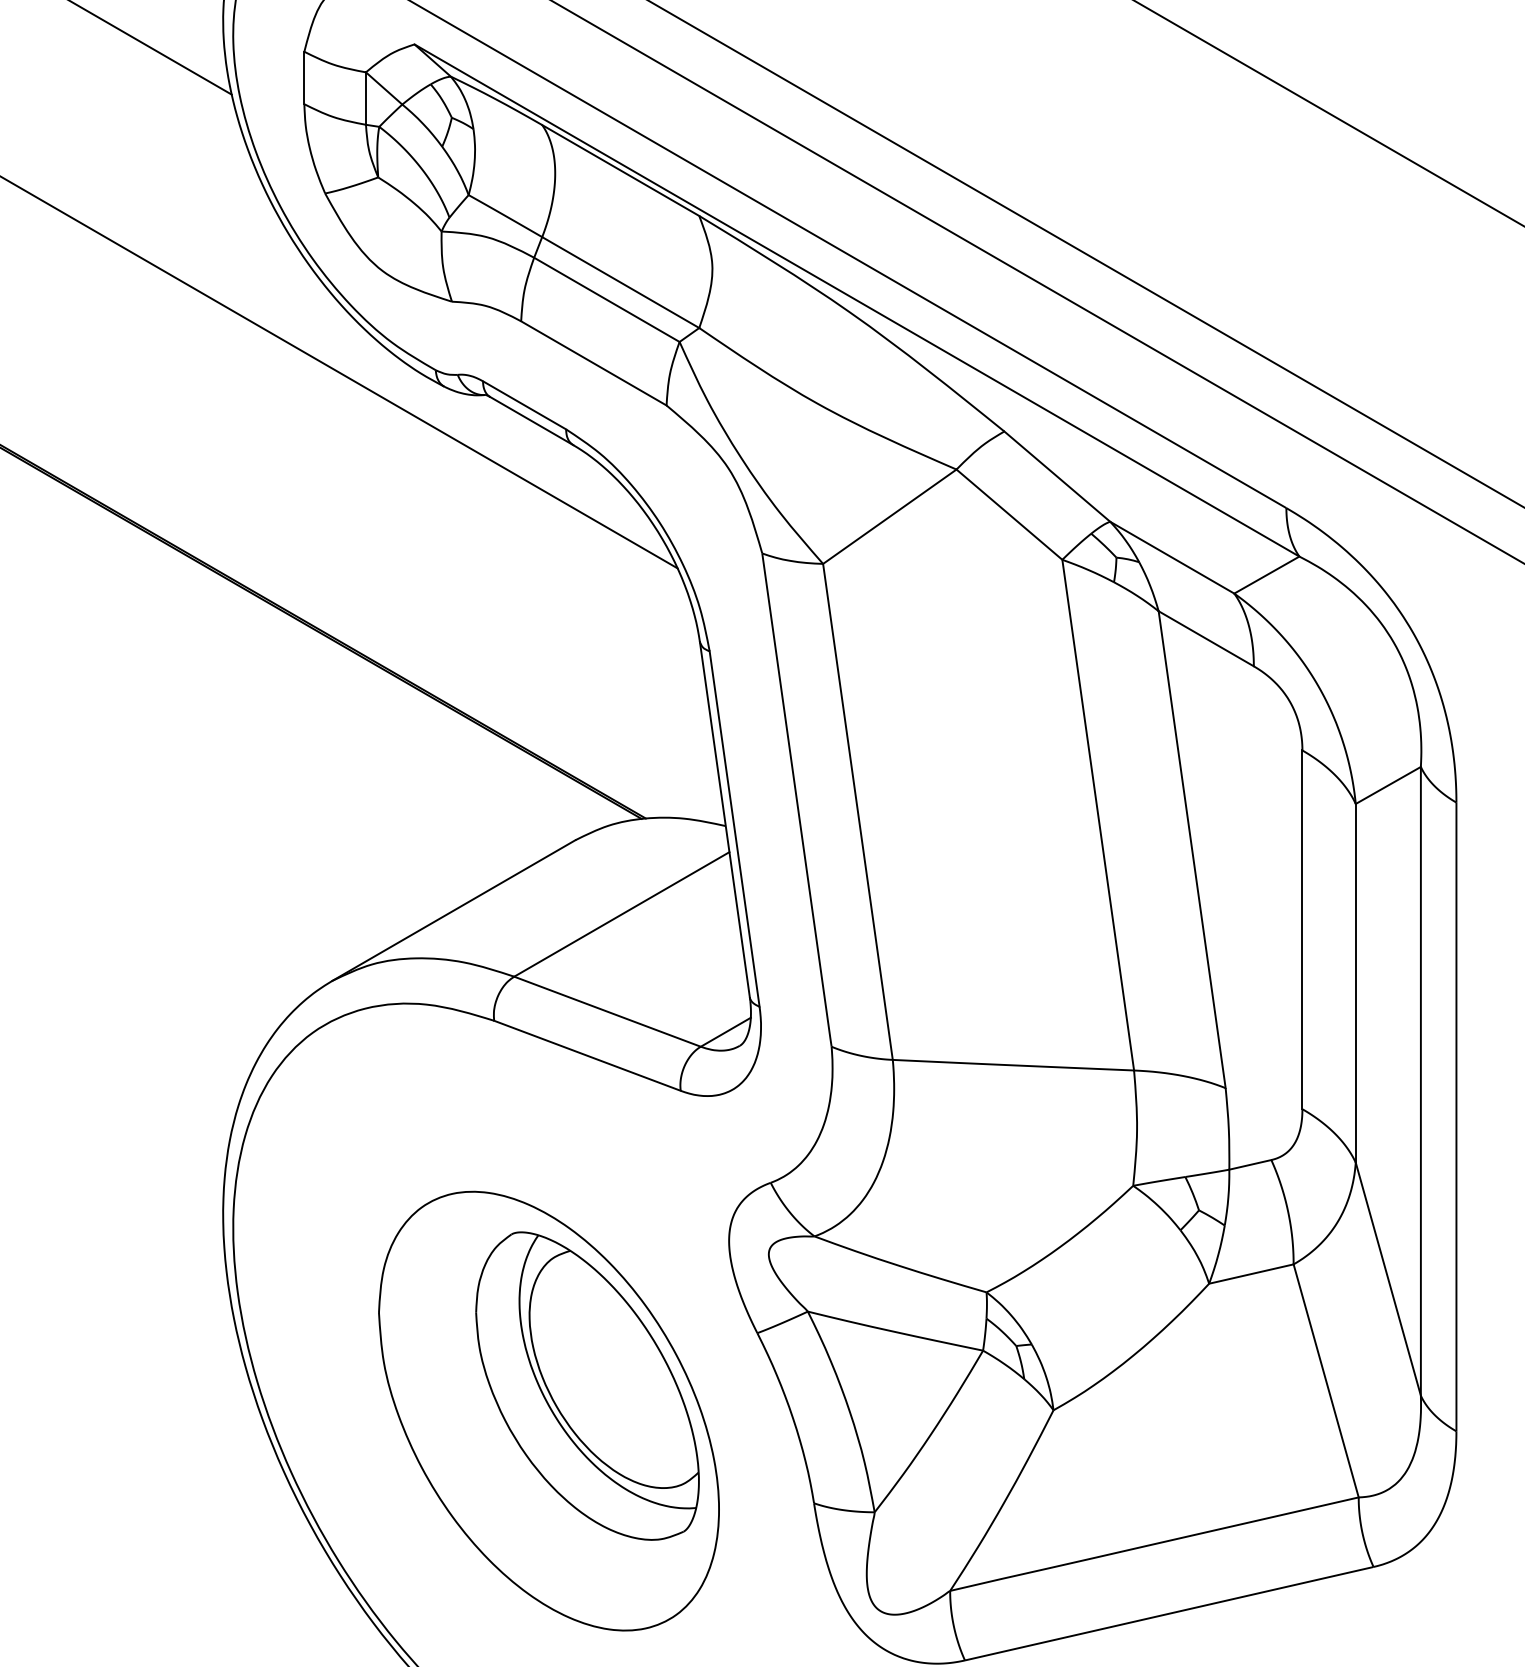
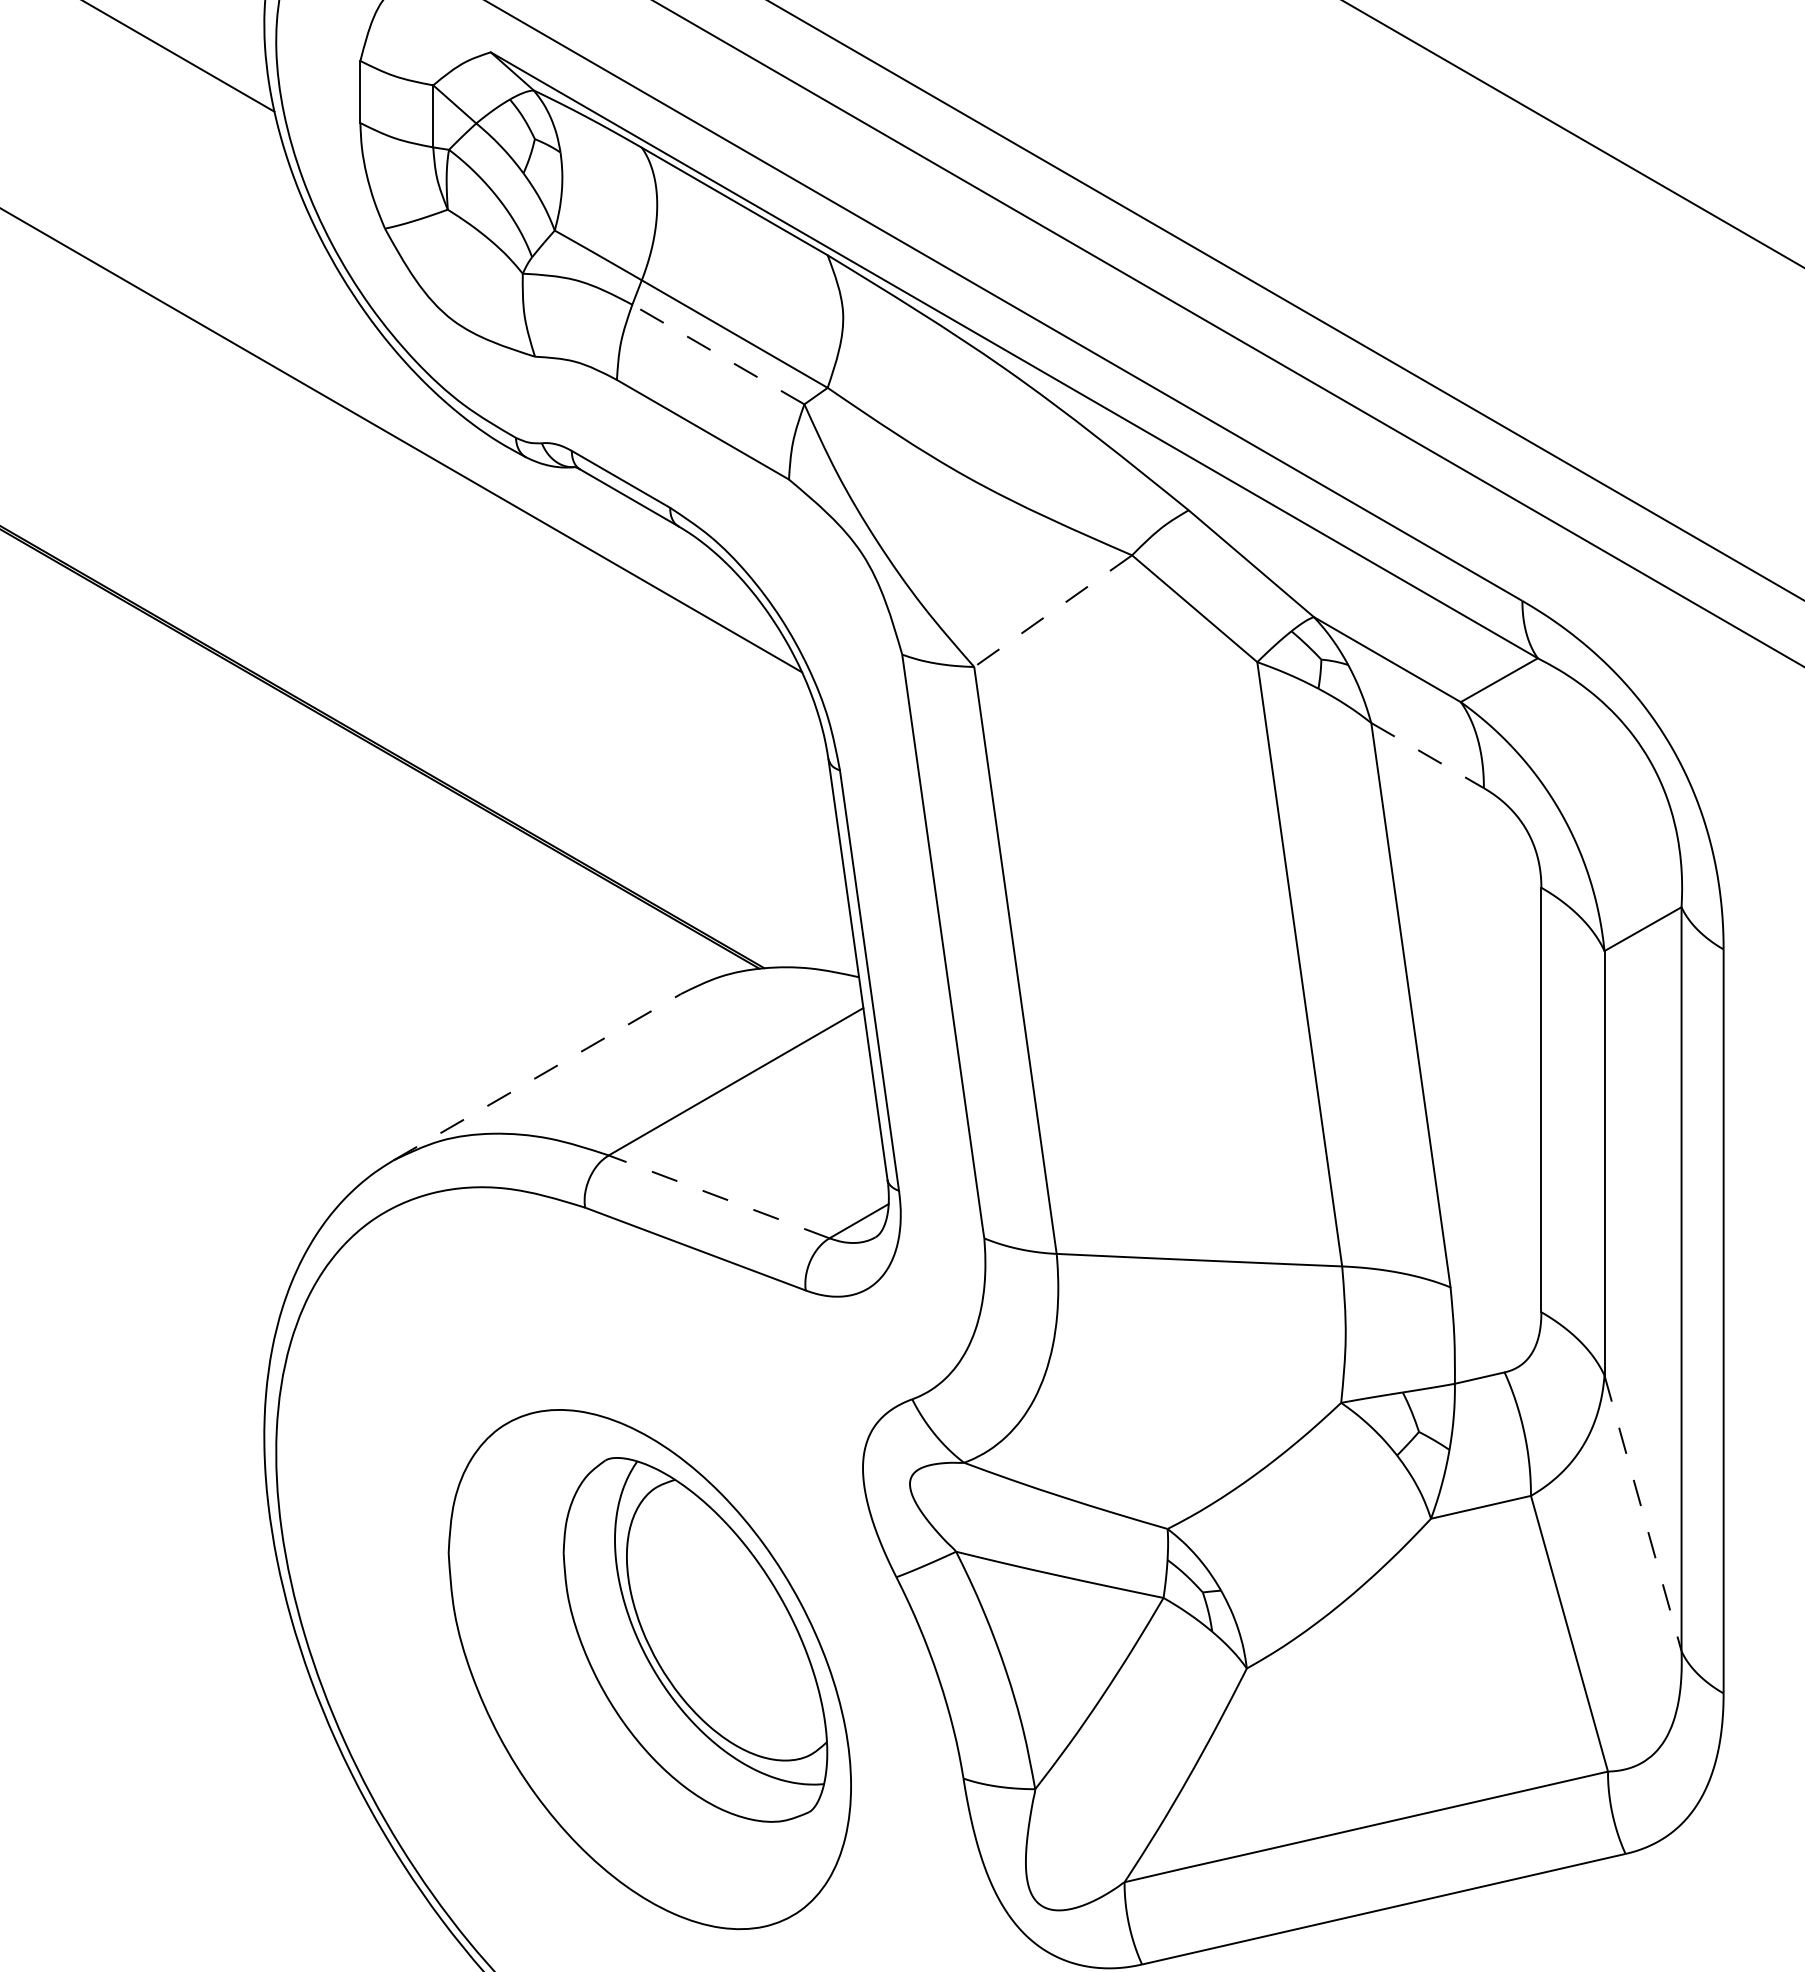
line: (606, 299) -> (717, 354), solid -> dashed
line: (890, 517) -> (1053, 611), solid -> dashed
line: (1207, 638) -> (1428, 755), solid -> dashed
line: (454, 909) -> (537, 1076), solid -> dashed
line: (607, 1011) -> (719, 1196), solid -> dashed
line: (1388, 1279) -> (1643, 1513), solid -> dashed

